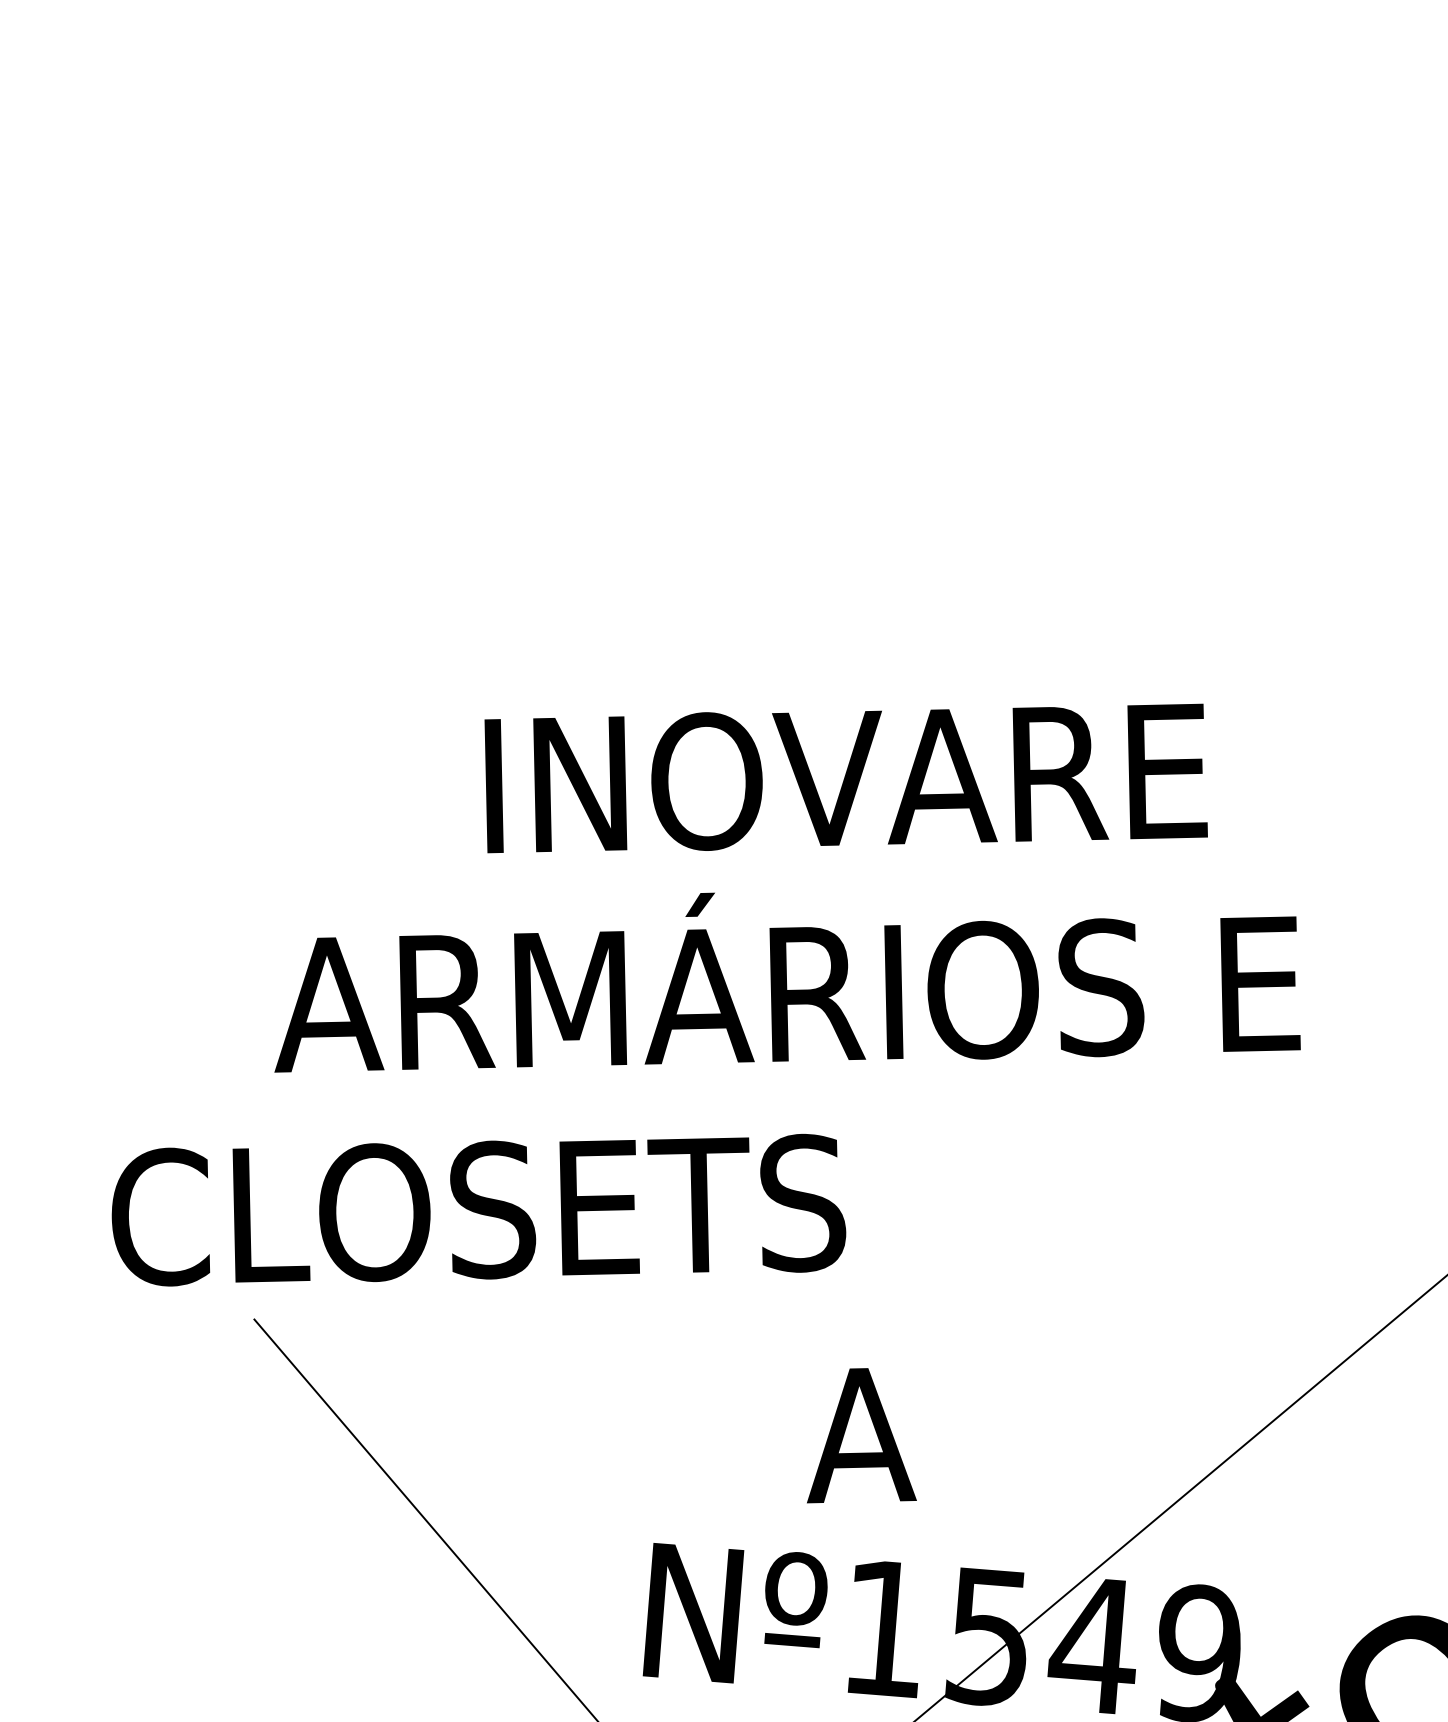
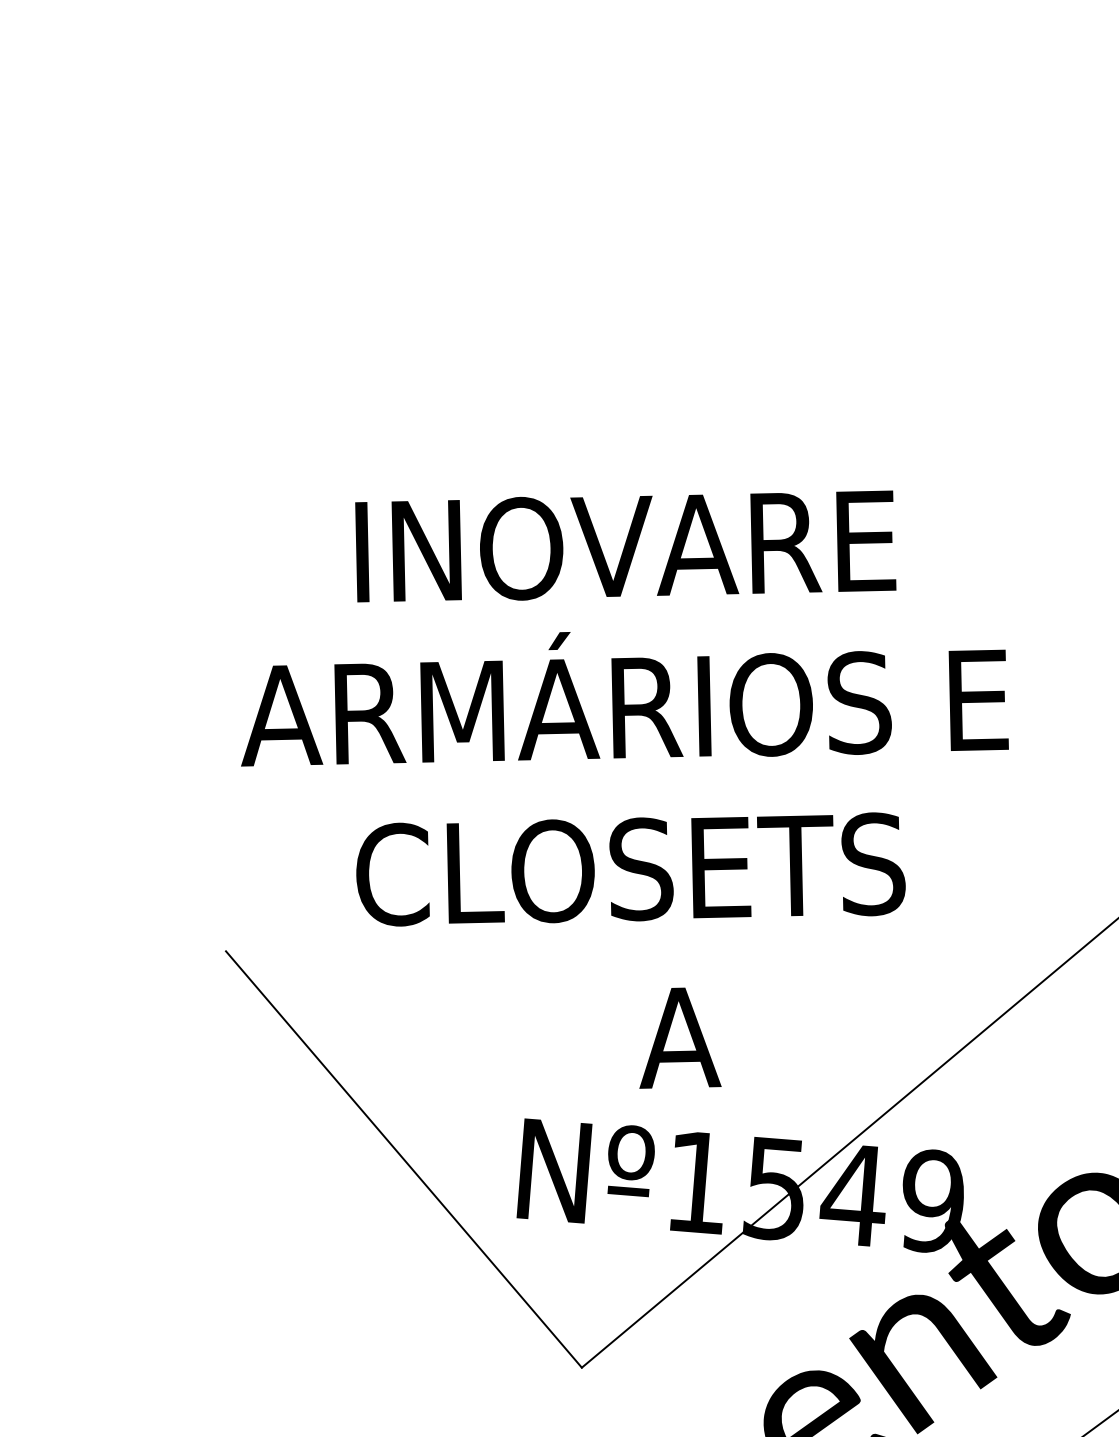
text: (845, 778) -> (625, 546), moved
text: (478, 1210) -> (630, 869), moved

